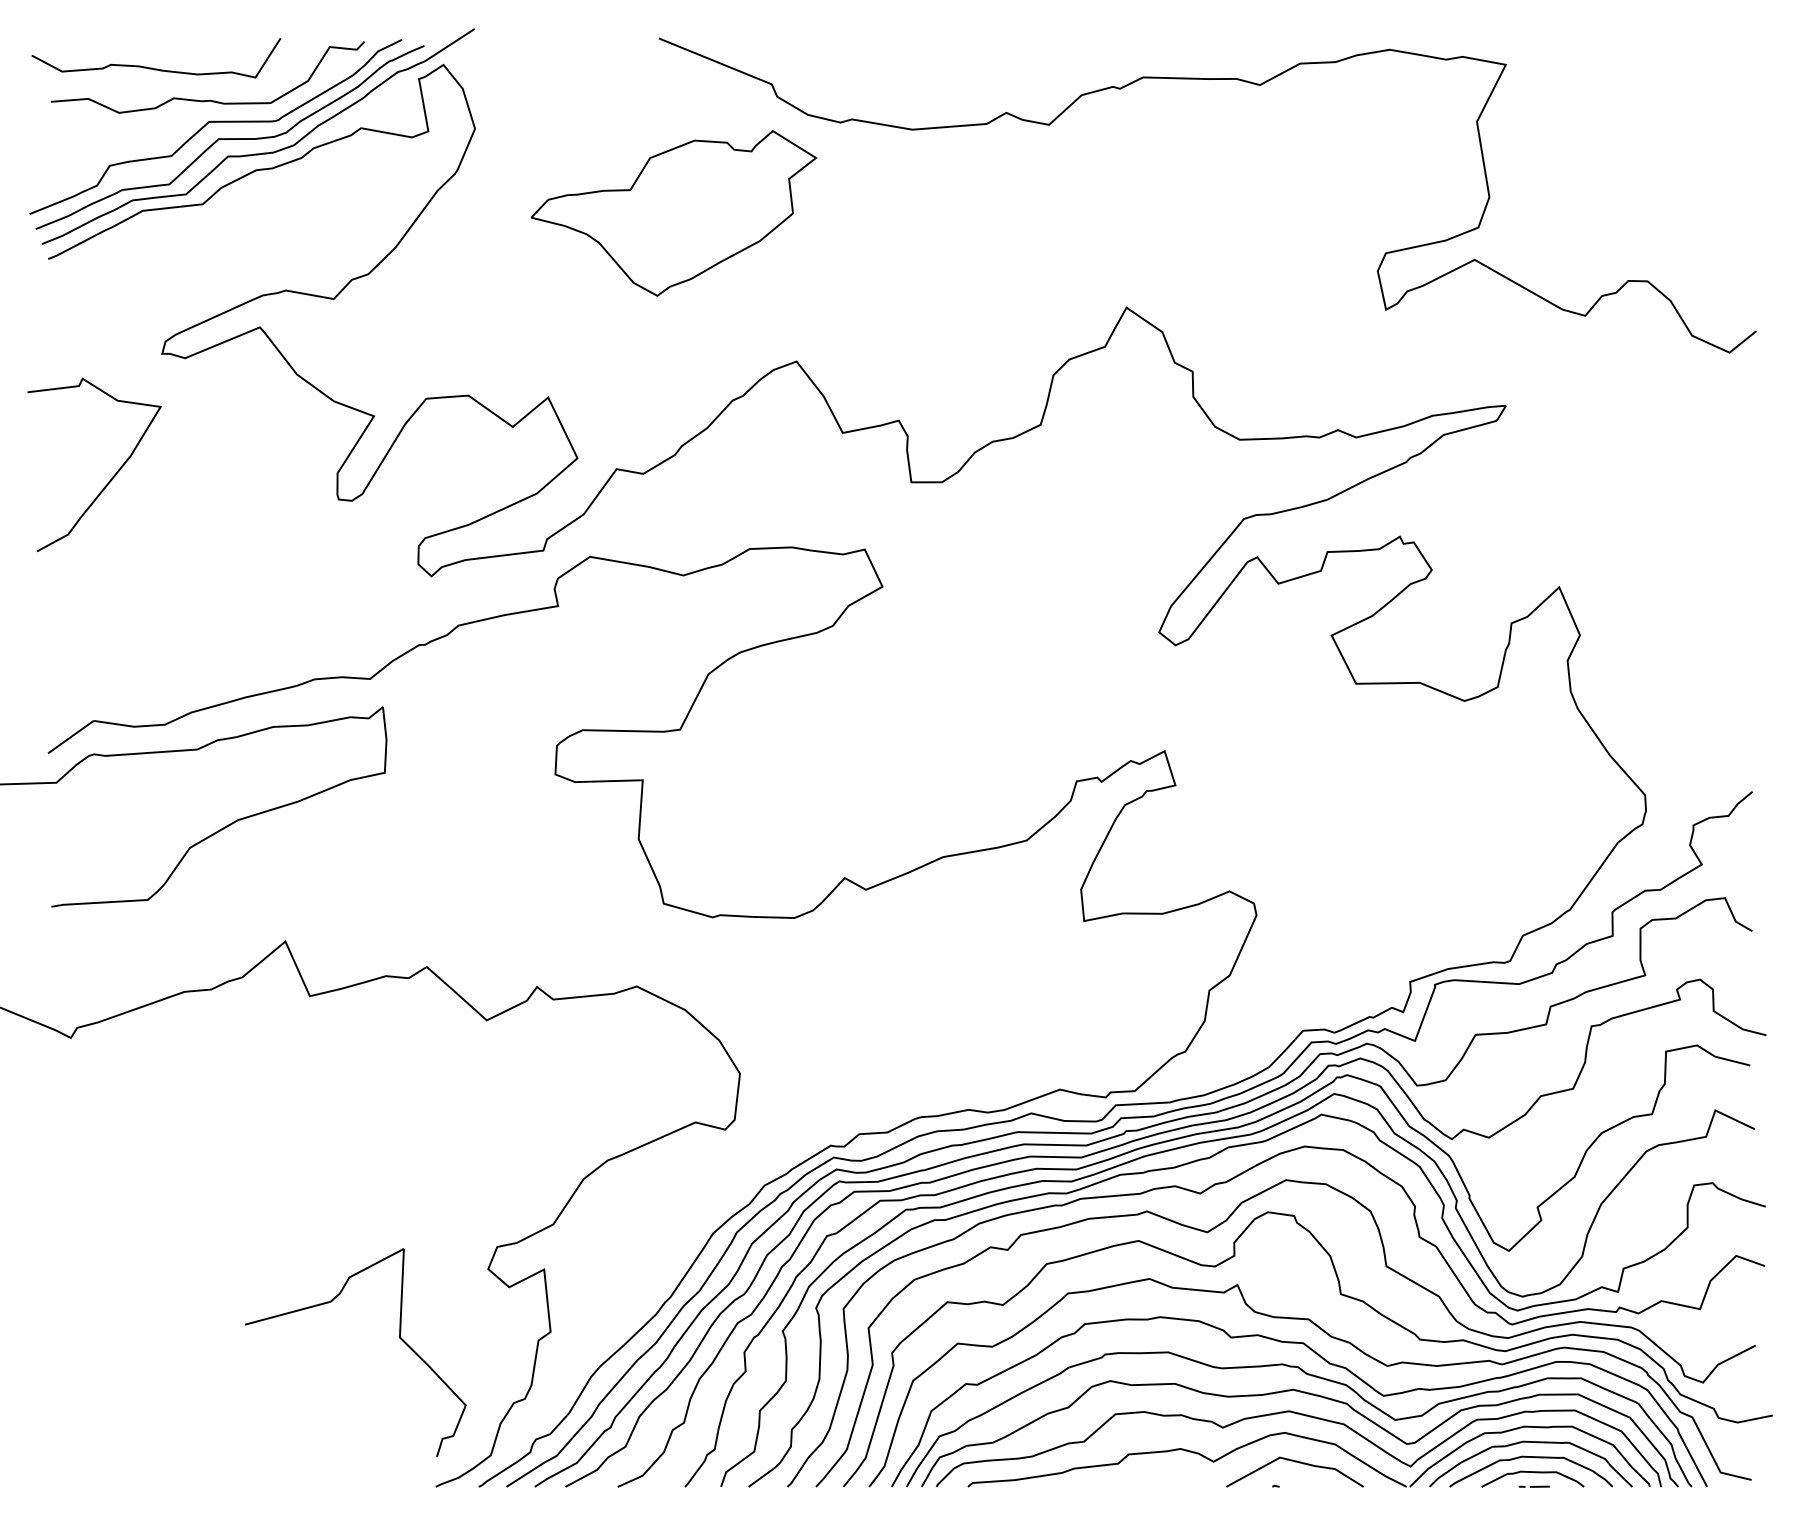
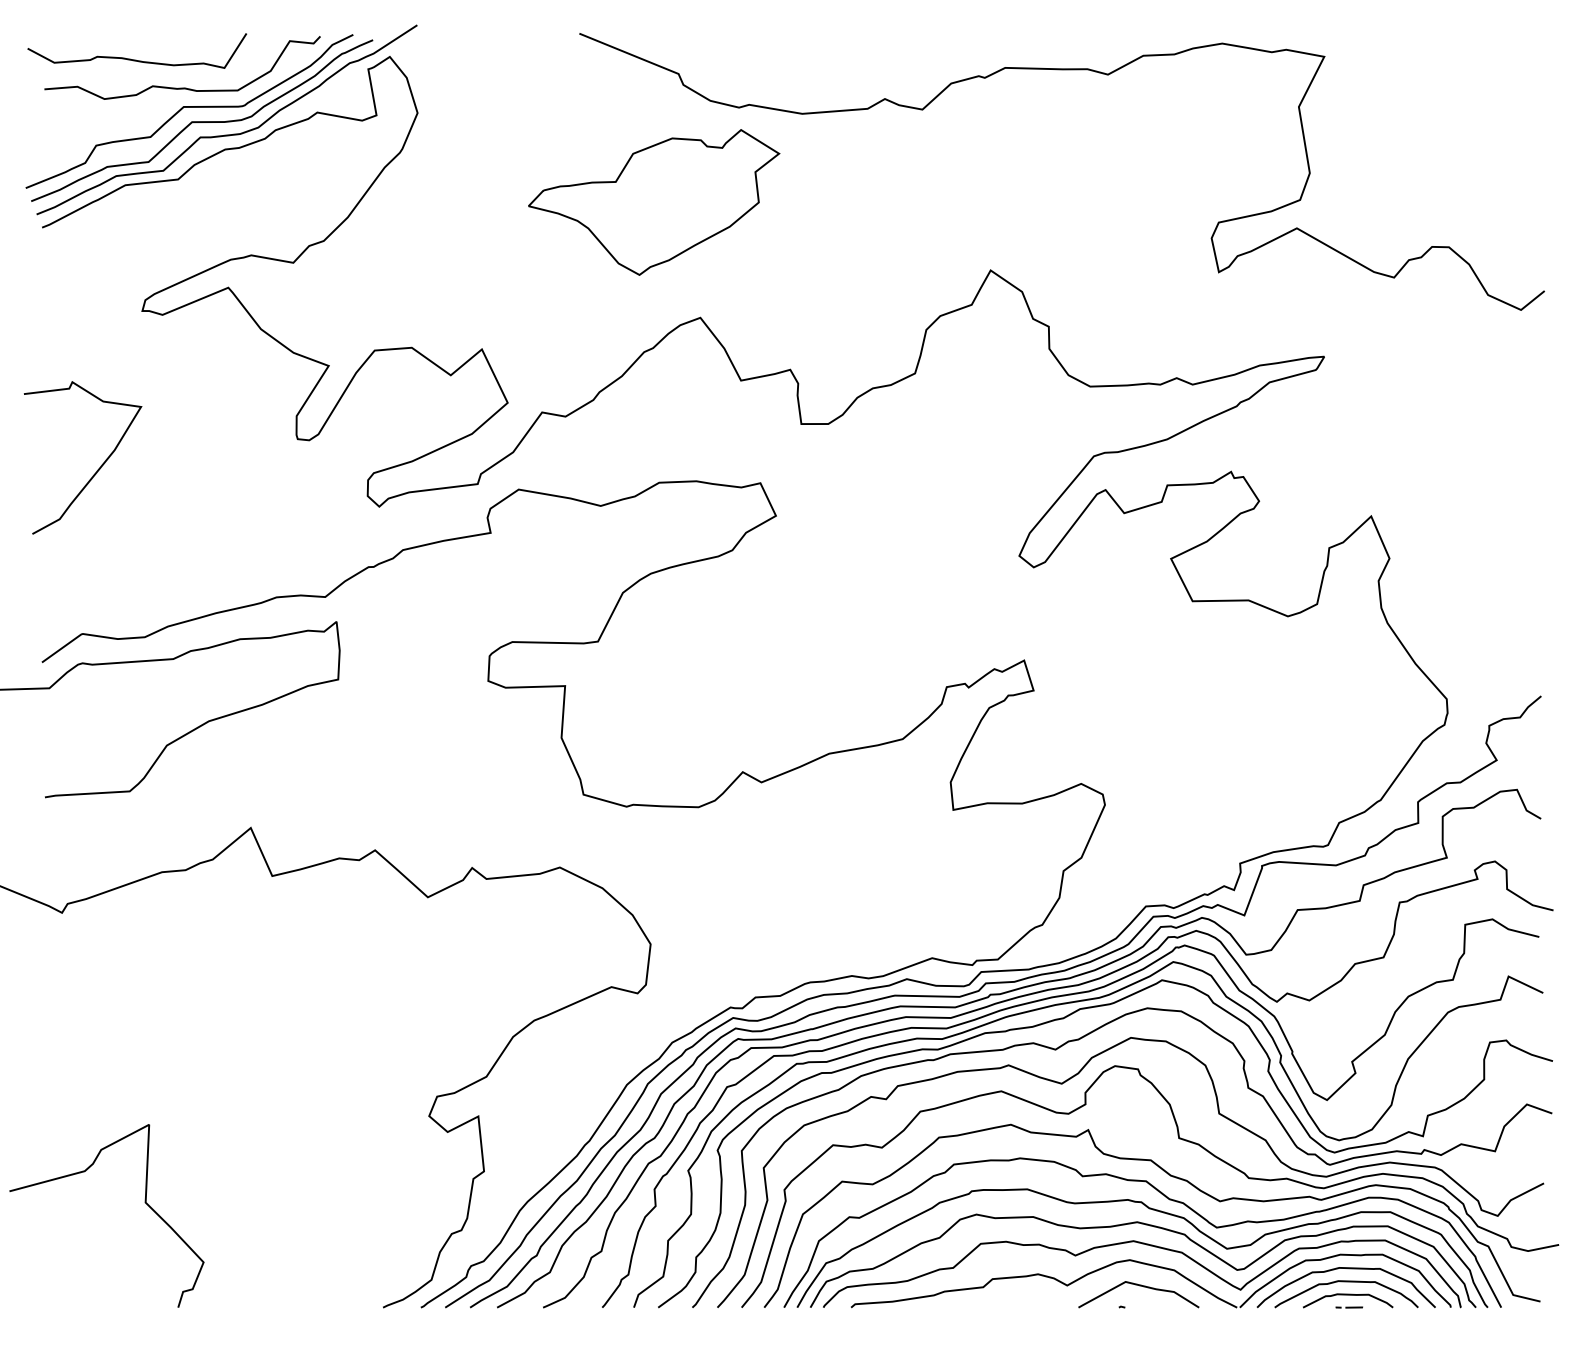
part: (673, 213) -> (653, 202), moved
curve: (112, 476) -> (98, 468), moved
curve: (399, 1338) -> (145, 1203), moved

